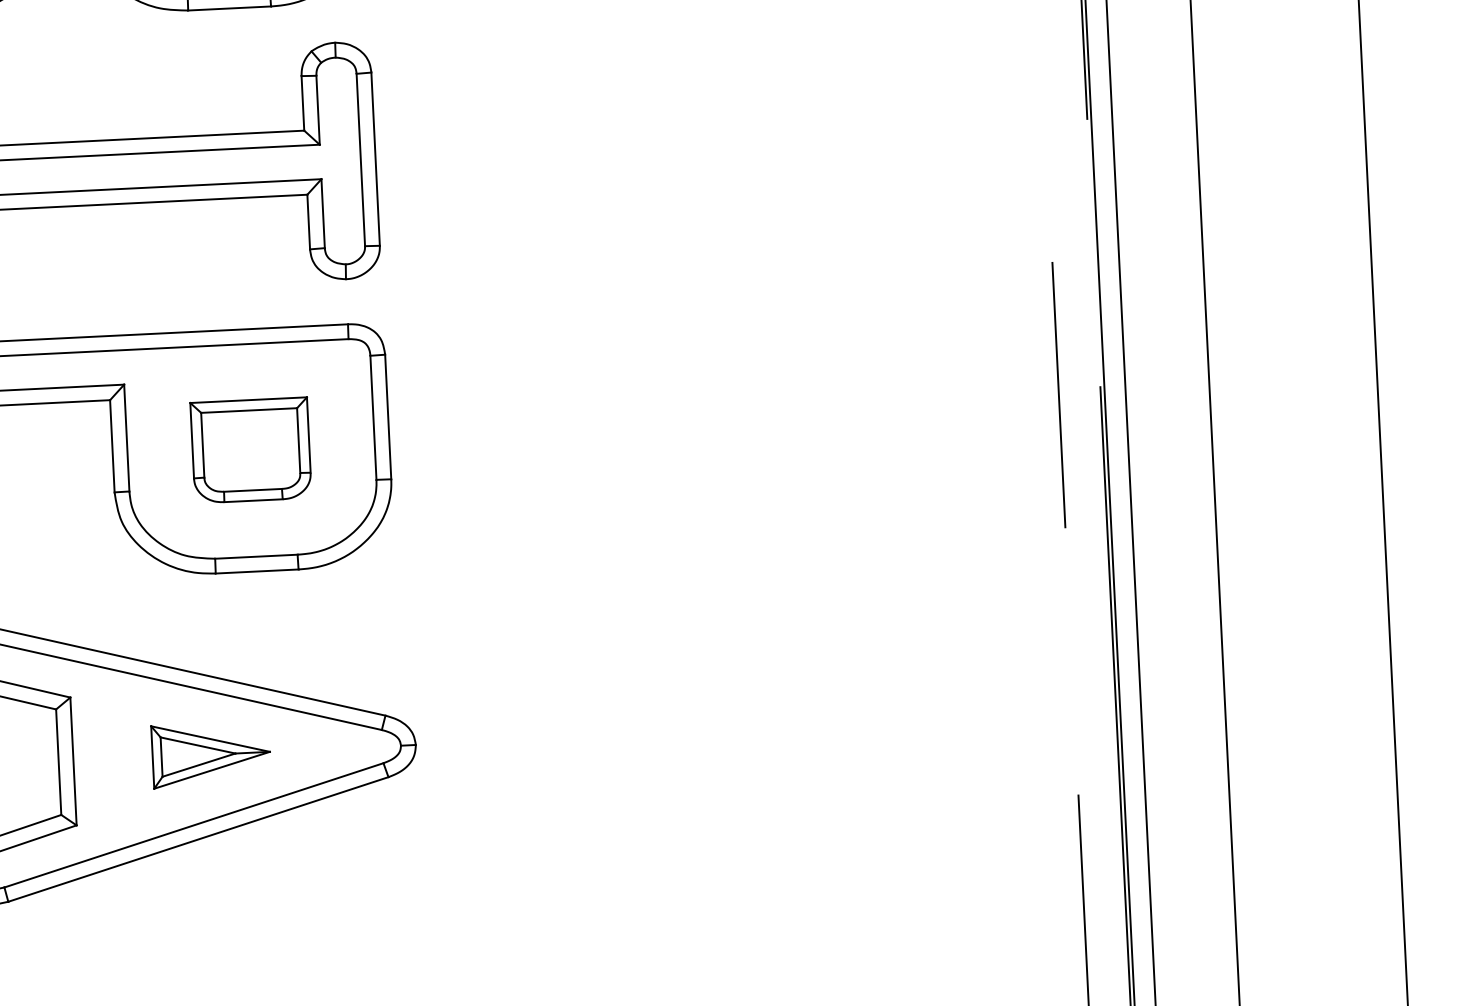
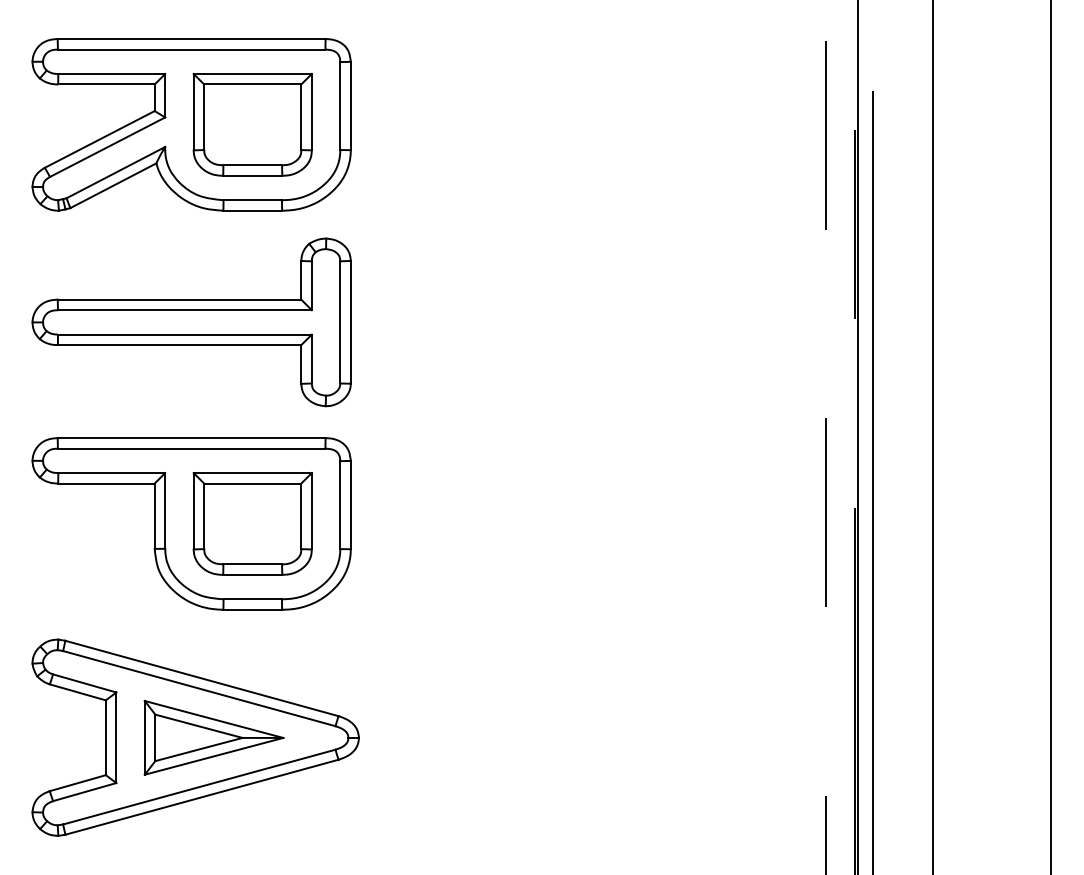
part: (250, 449) -> (252, 523), size x1.43
part: (210, 754) -> (213, 737), size x1.67

